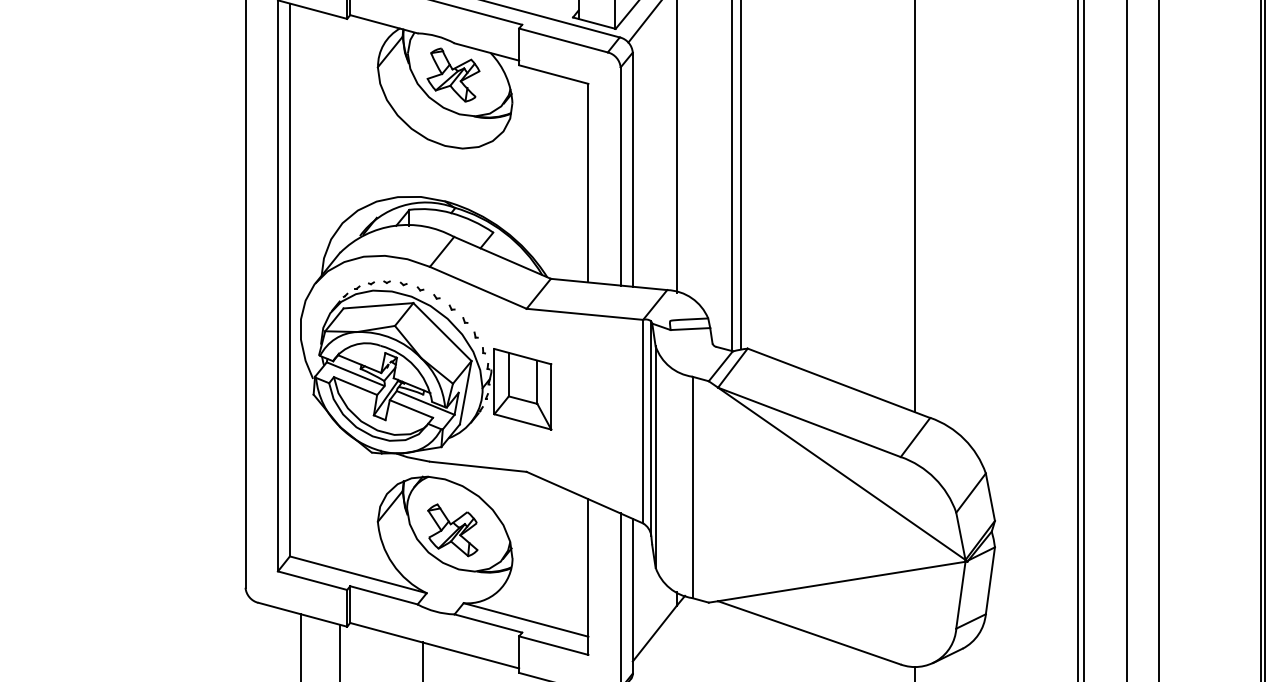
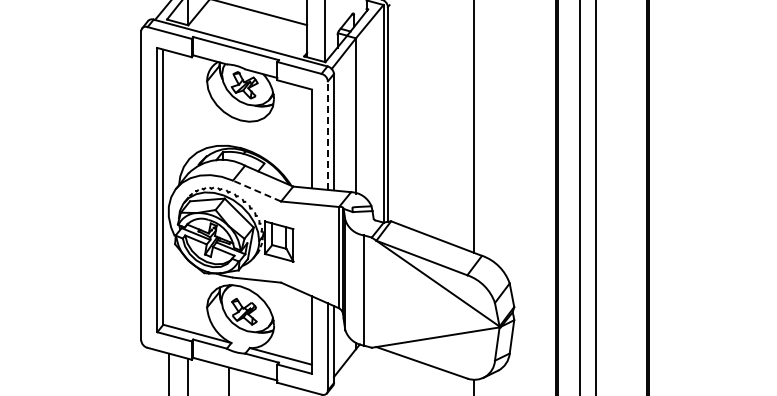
line: (619, 176) -> (327, 135), solid -> dashed
line: (477, 286) -> (256, 190), solid -> dashed

